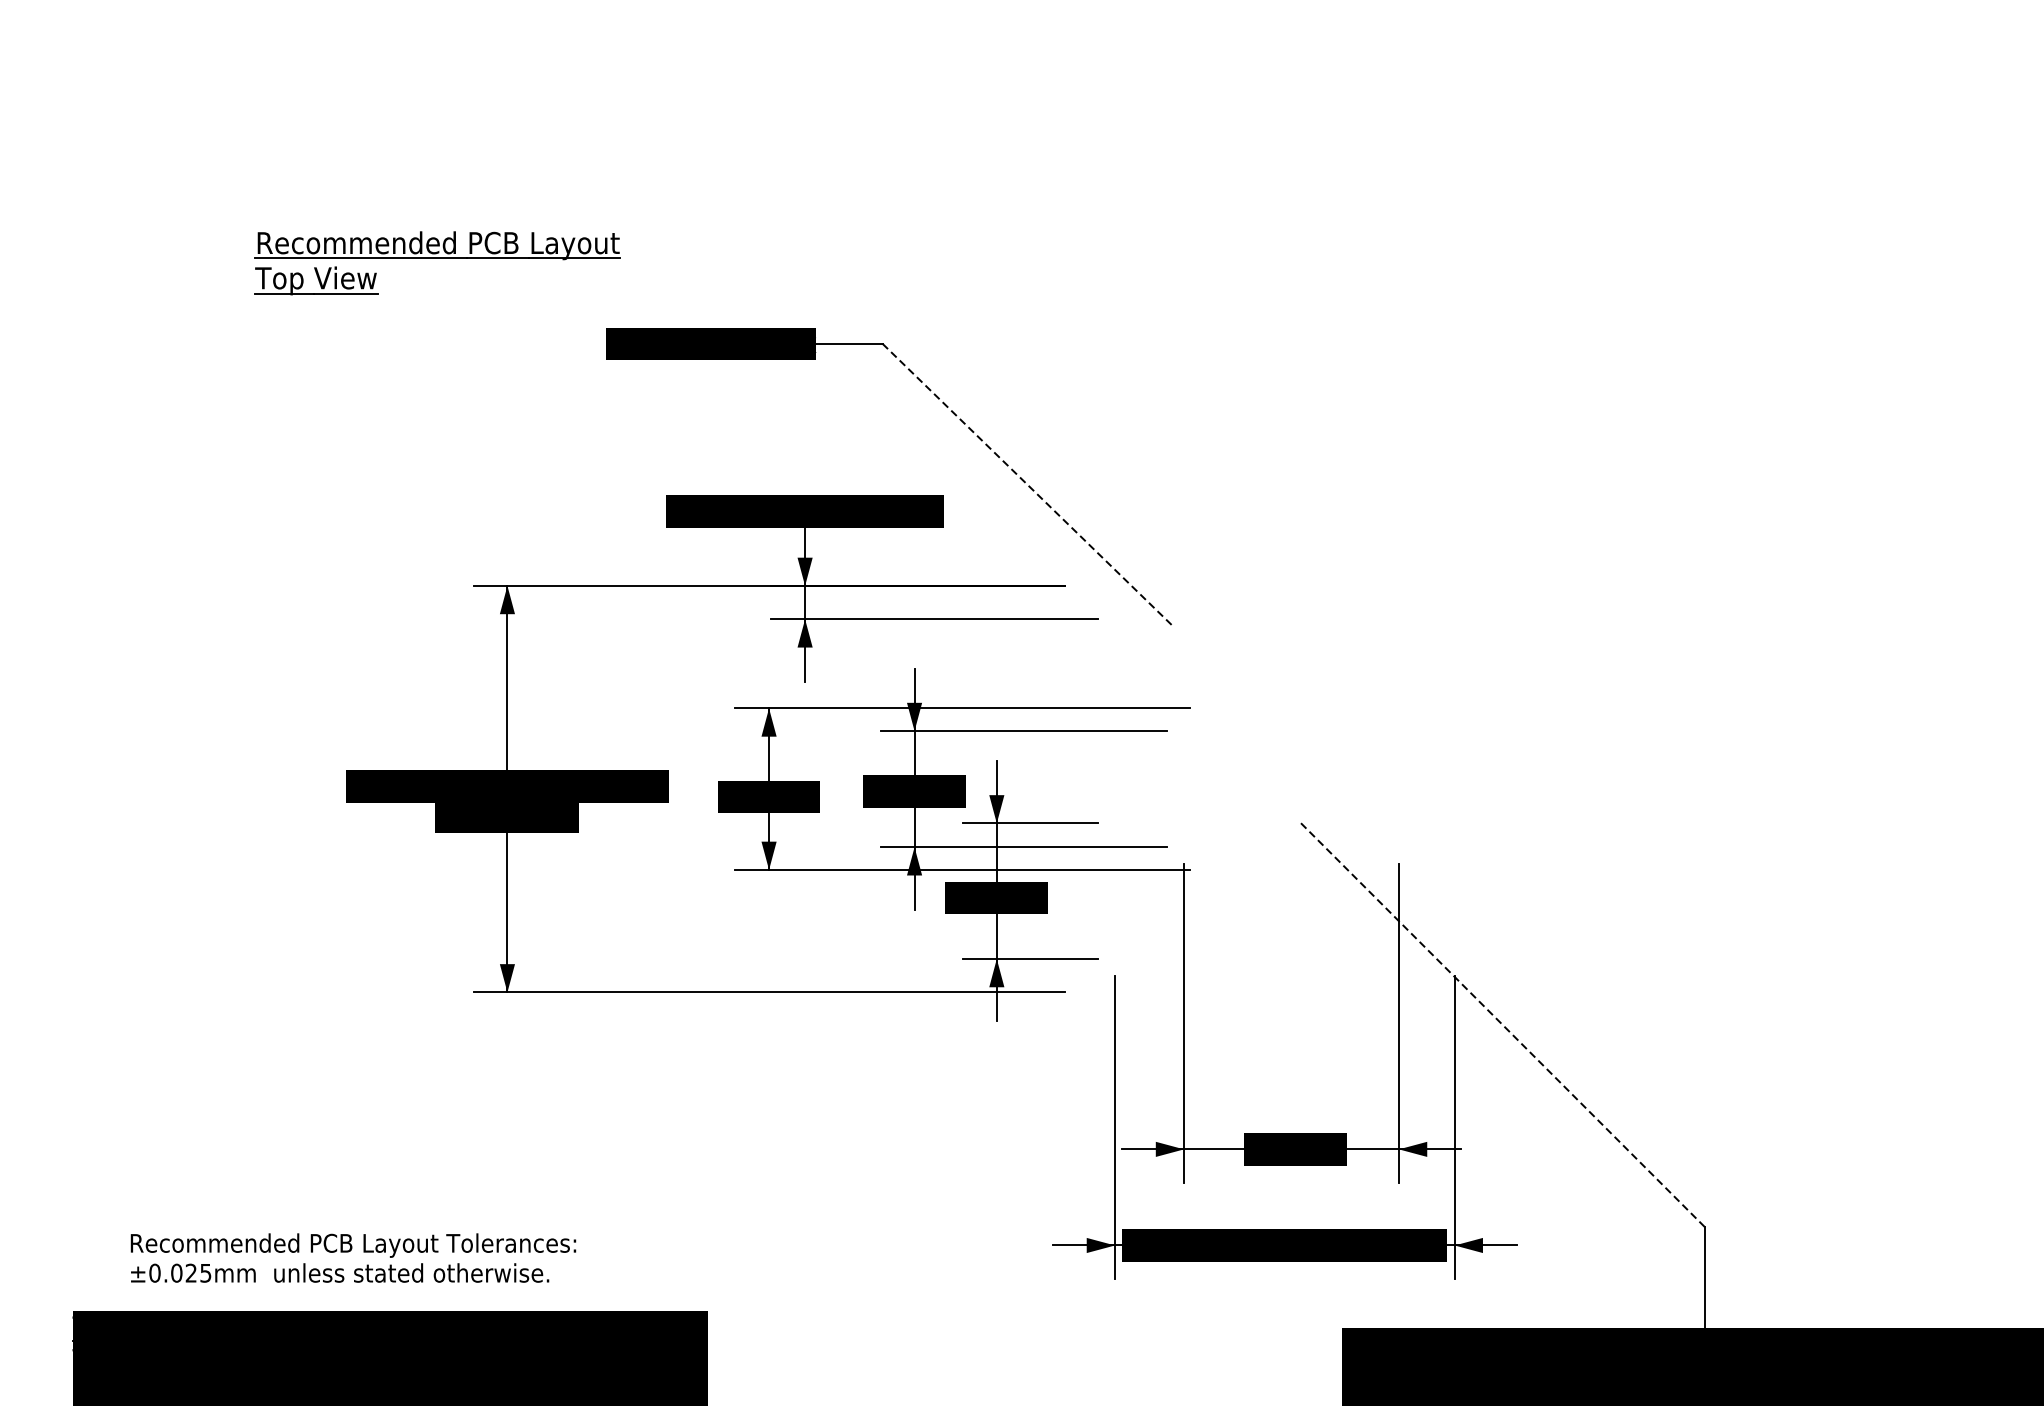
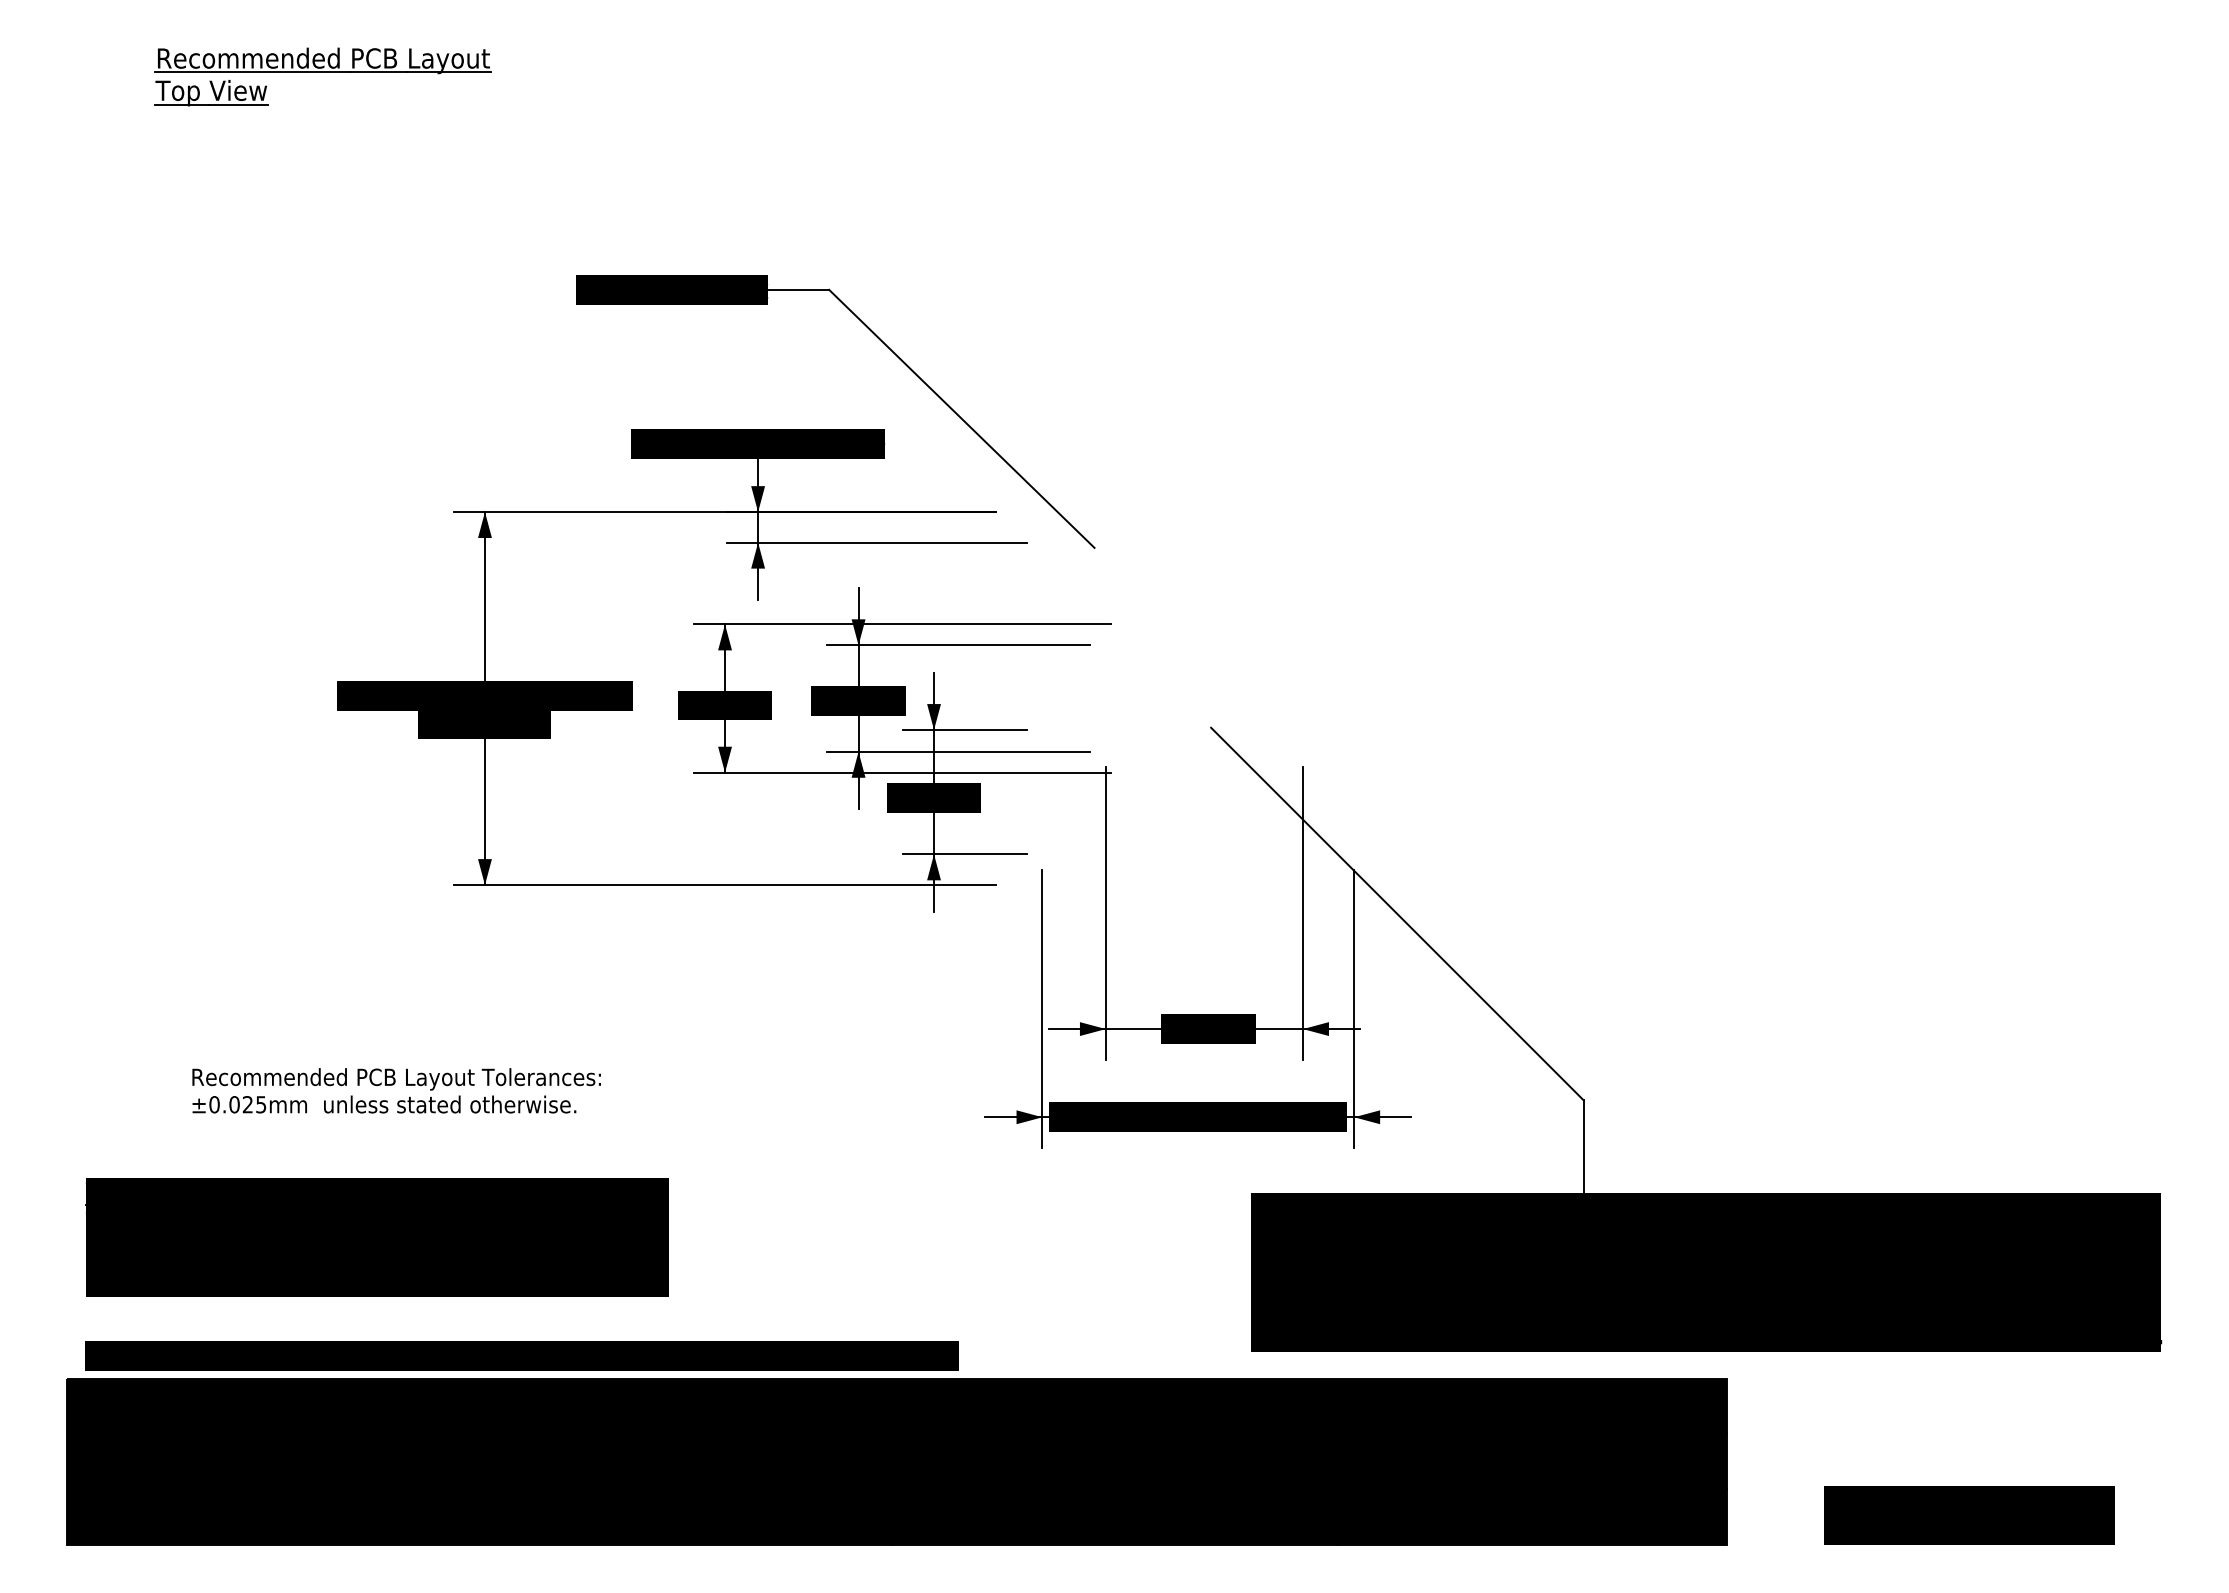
part: (437, 262) -> (322, 76), moved
line: (1027, 485) -> (962, 419), dashed -> solid
line: (1501, 1023) -> (1397, 913), dashed -> solid
text: (353, 1257) -> (396, 1090), moved

